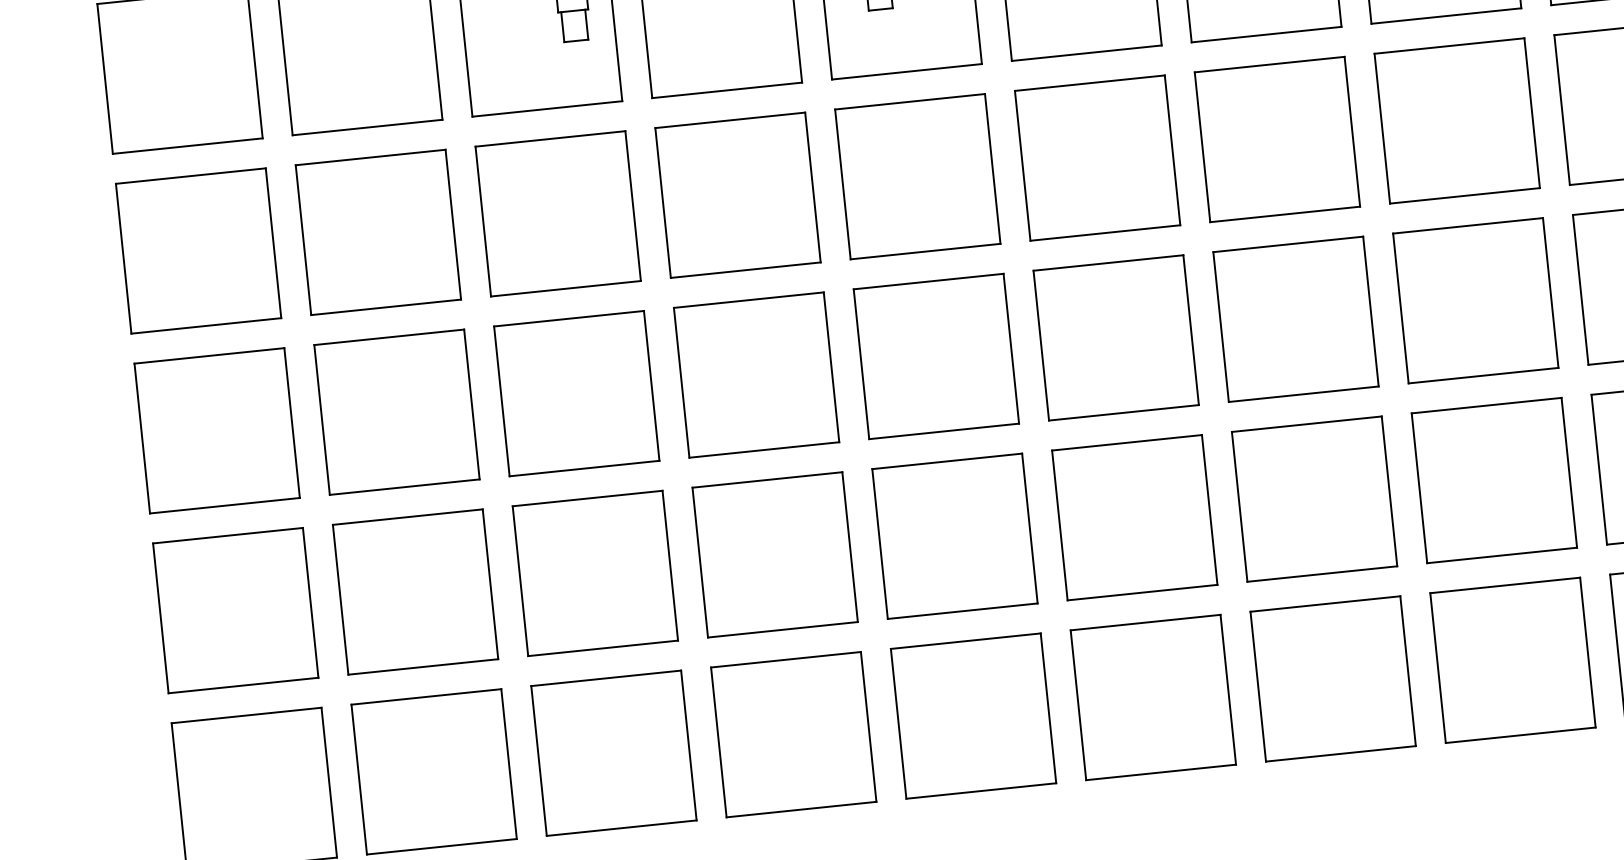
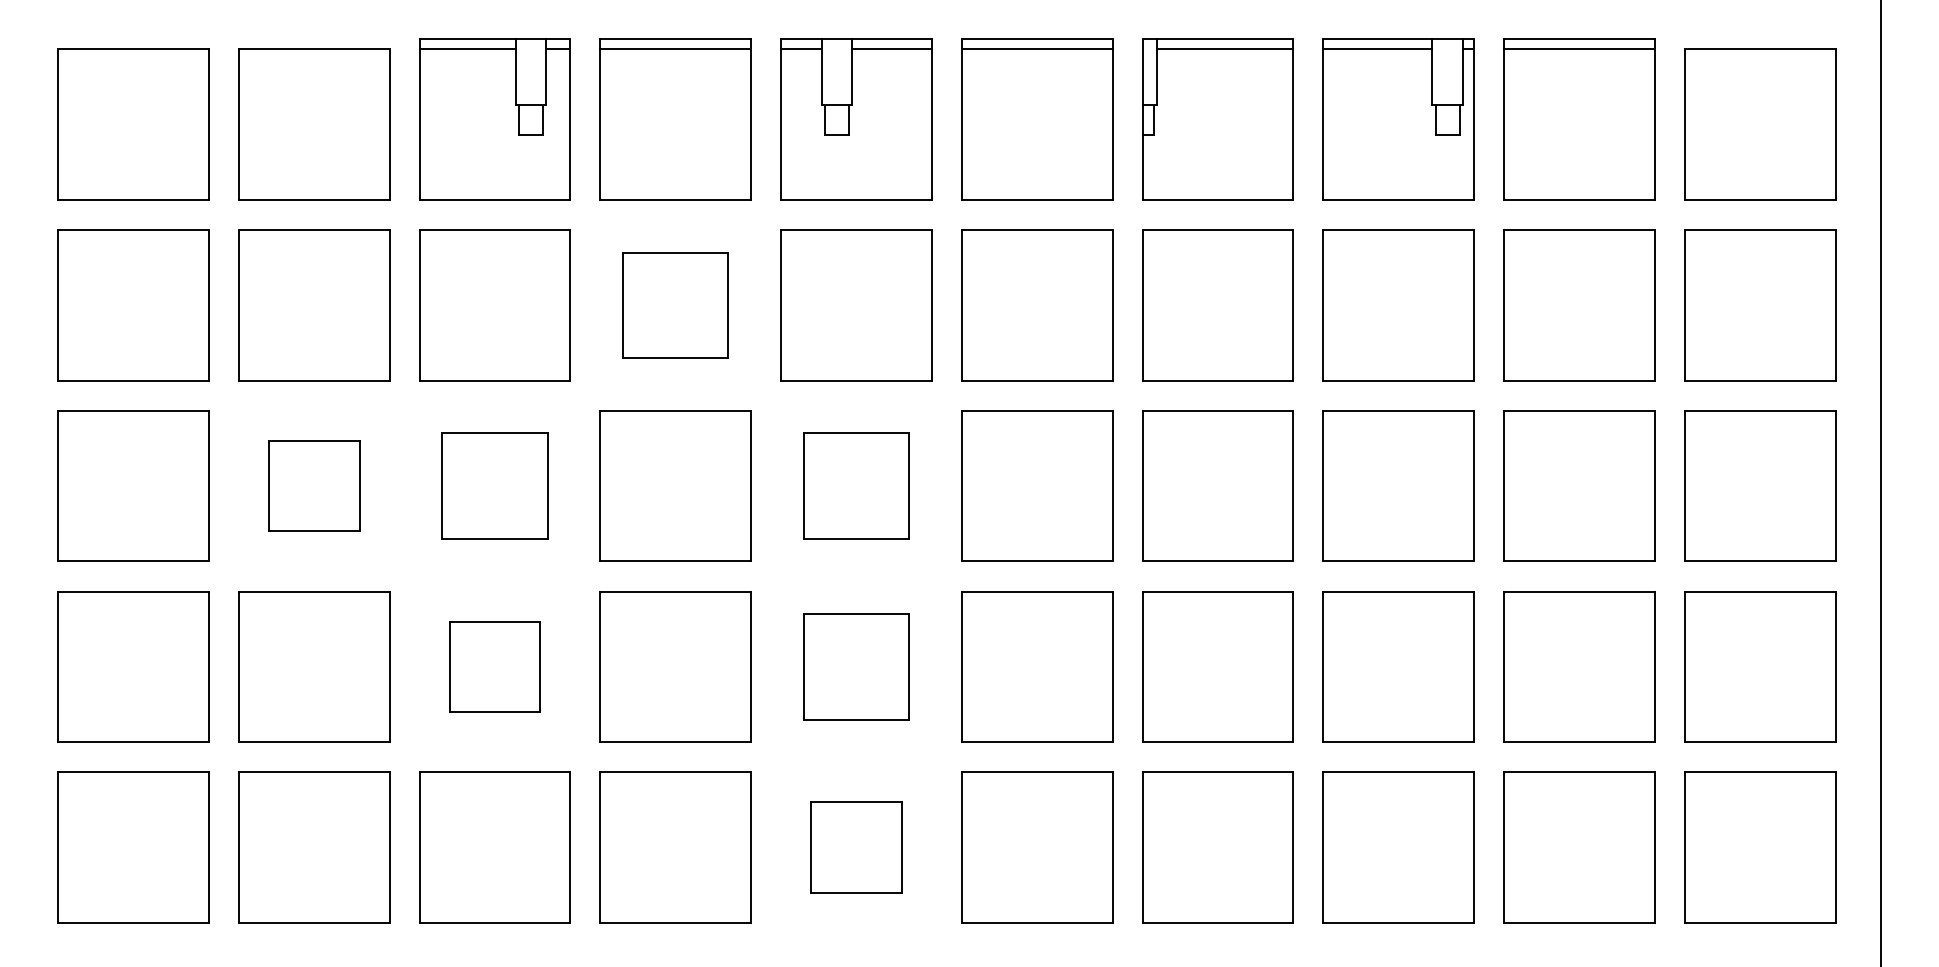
part: (737, 195) -> (675, 305), size x0.7
part: (936, 355) -> (856, 485), size x0.7
part: (576, 393) -> (494, 485), size x0.7
part: (397, 411) -> (314, 485), size x0.6
part: (954, 535) -> (856, 666), size x0.7
part: (594, 573) -> (494, 666), size x0.6
part: (973, 715) -> (856, 847), size x0.6

